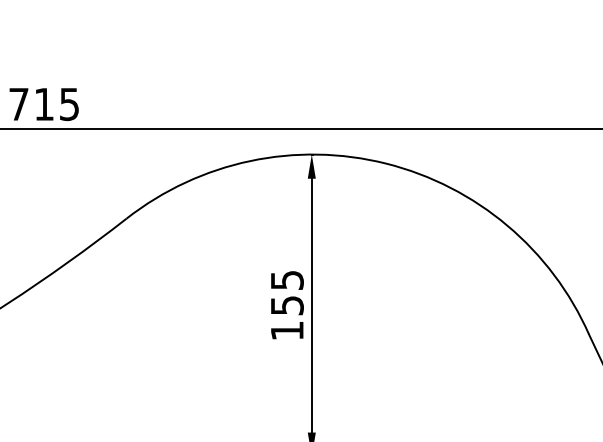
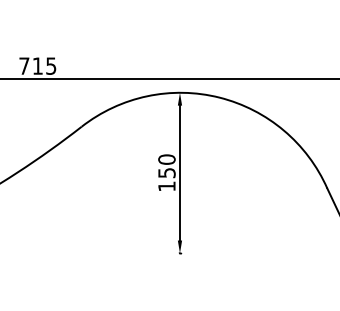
text: (286, 280) -> (166, 159), 155 -> 150

